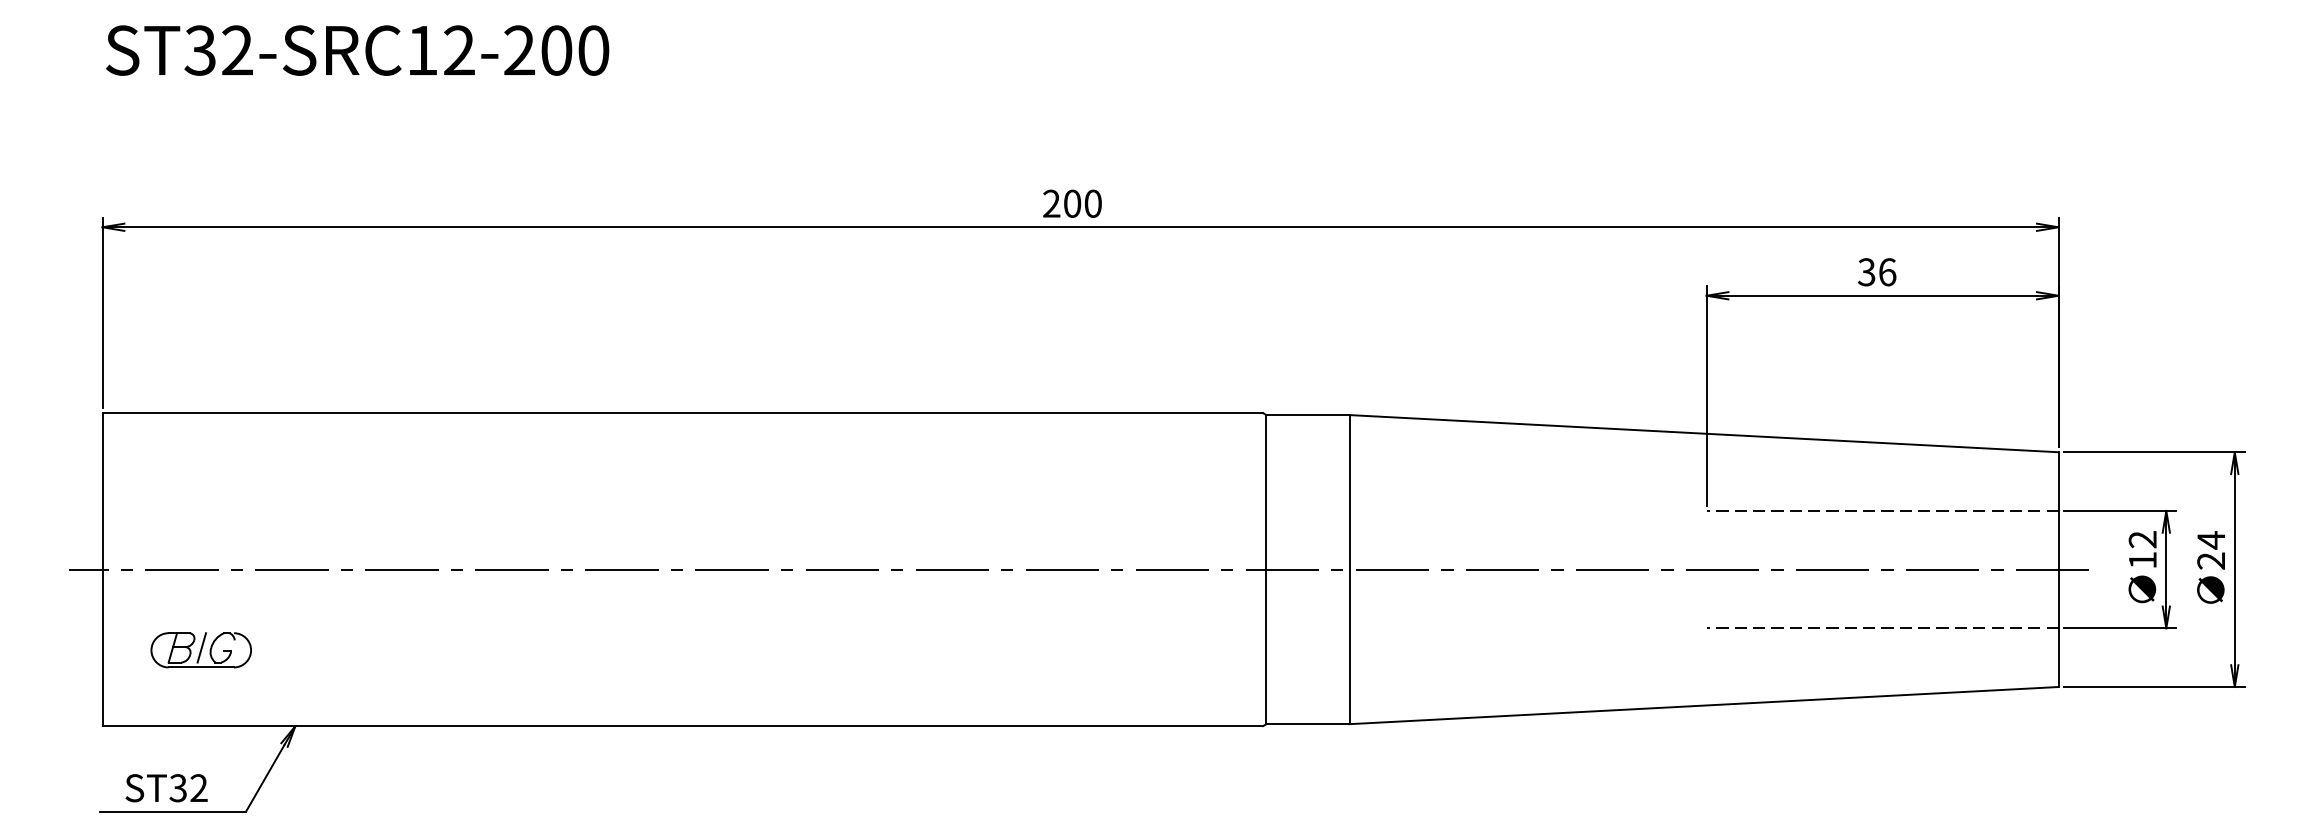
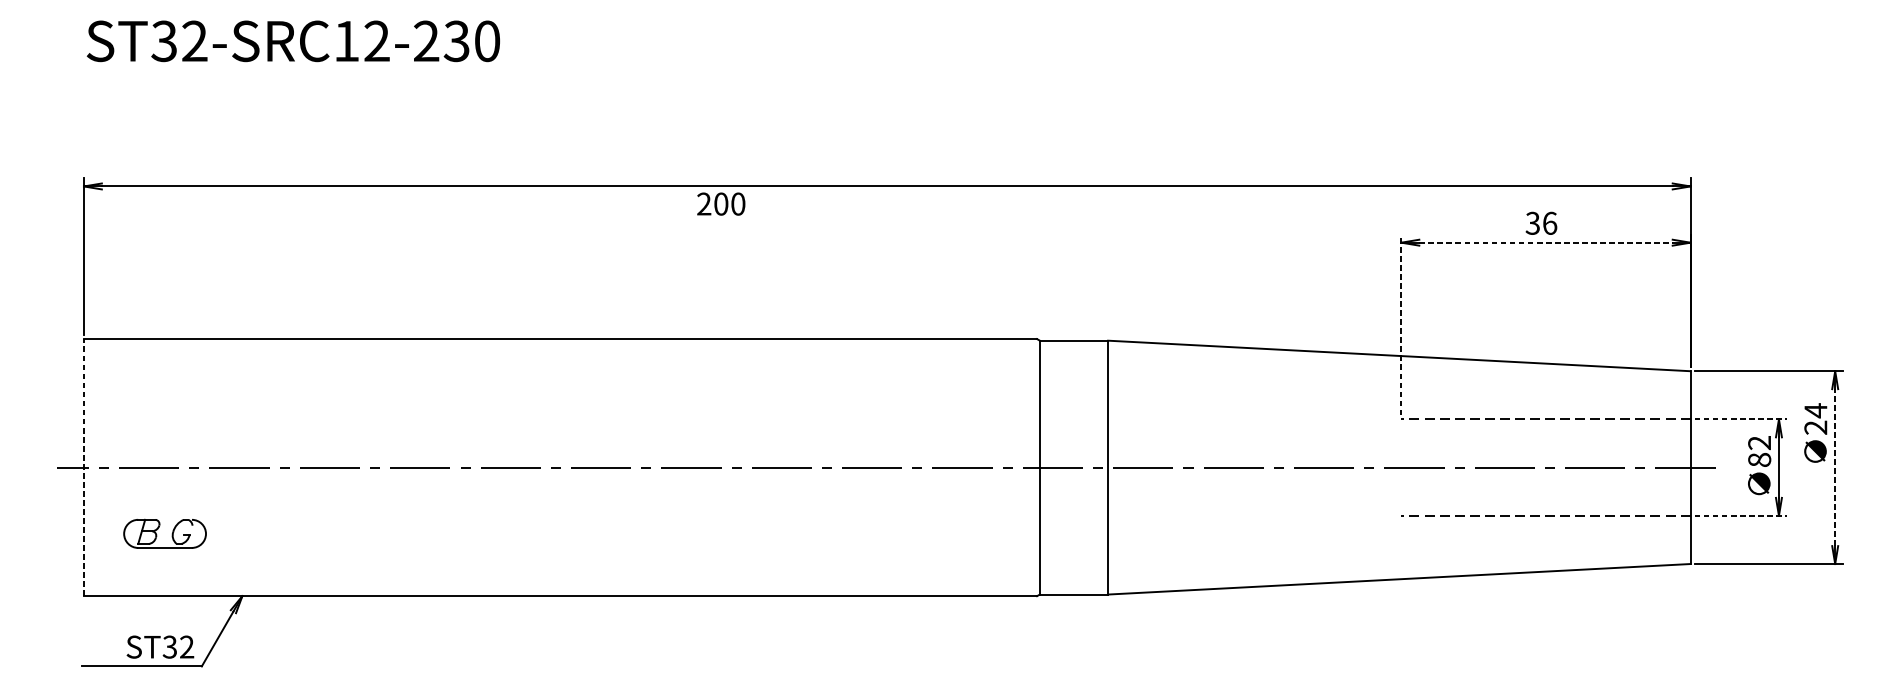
text: (556, 50) -> (456, 41), ST32-SRC12-200 -> ST32-SRC12-230
text: (1072, 203) -> (721, 203), moved
line: (1883, 295) -> (1546, 242), solid -> dashed
line: (1706, 395) -> (1401, 324), solid -> dashed
line: (2120, 510) -> (1741, 419), solid -> dashed
text: (2142, 559) -> (1759, 459), 12 -> 82
text: (2210, 567) -> (1815, 433), moved
line: (102, 569) -> (83, 467), solid -> dashed
line: (2234, 569) -> (1834, 467), solid -> dashed
line: (2120, 628) -> (1741, 515), solid -> dashed
line: (201, 647) -> (165, 531), removed
text: (166, 788) -> (160, 647), moved

